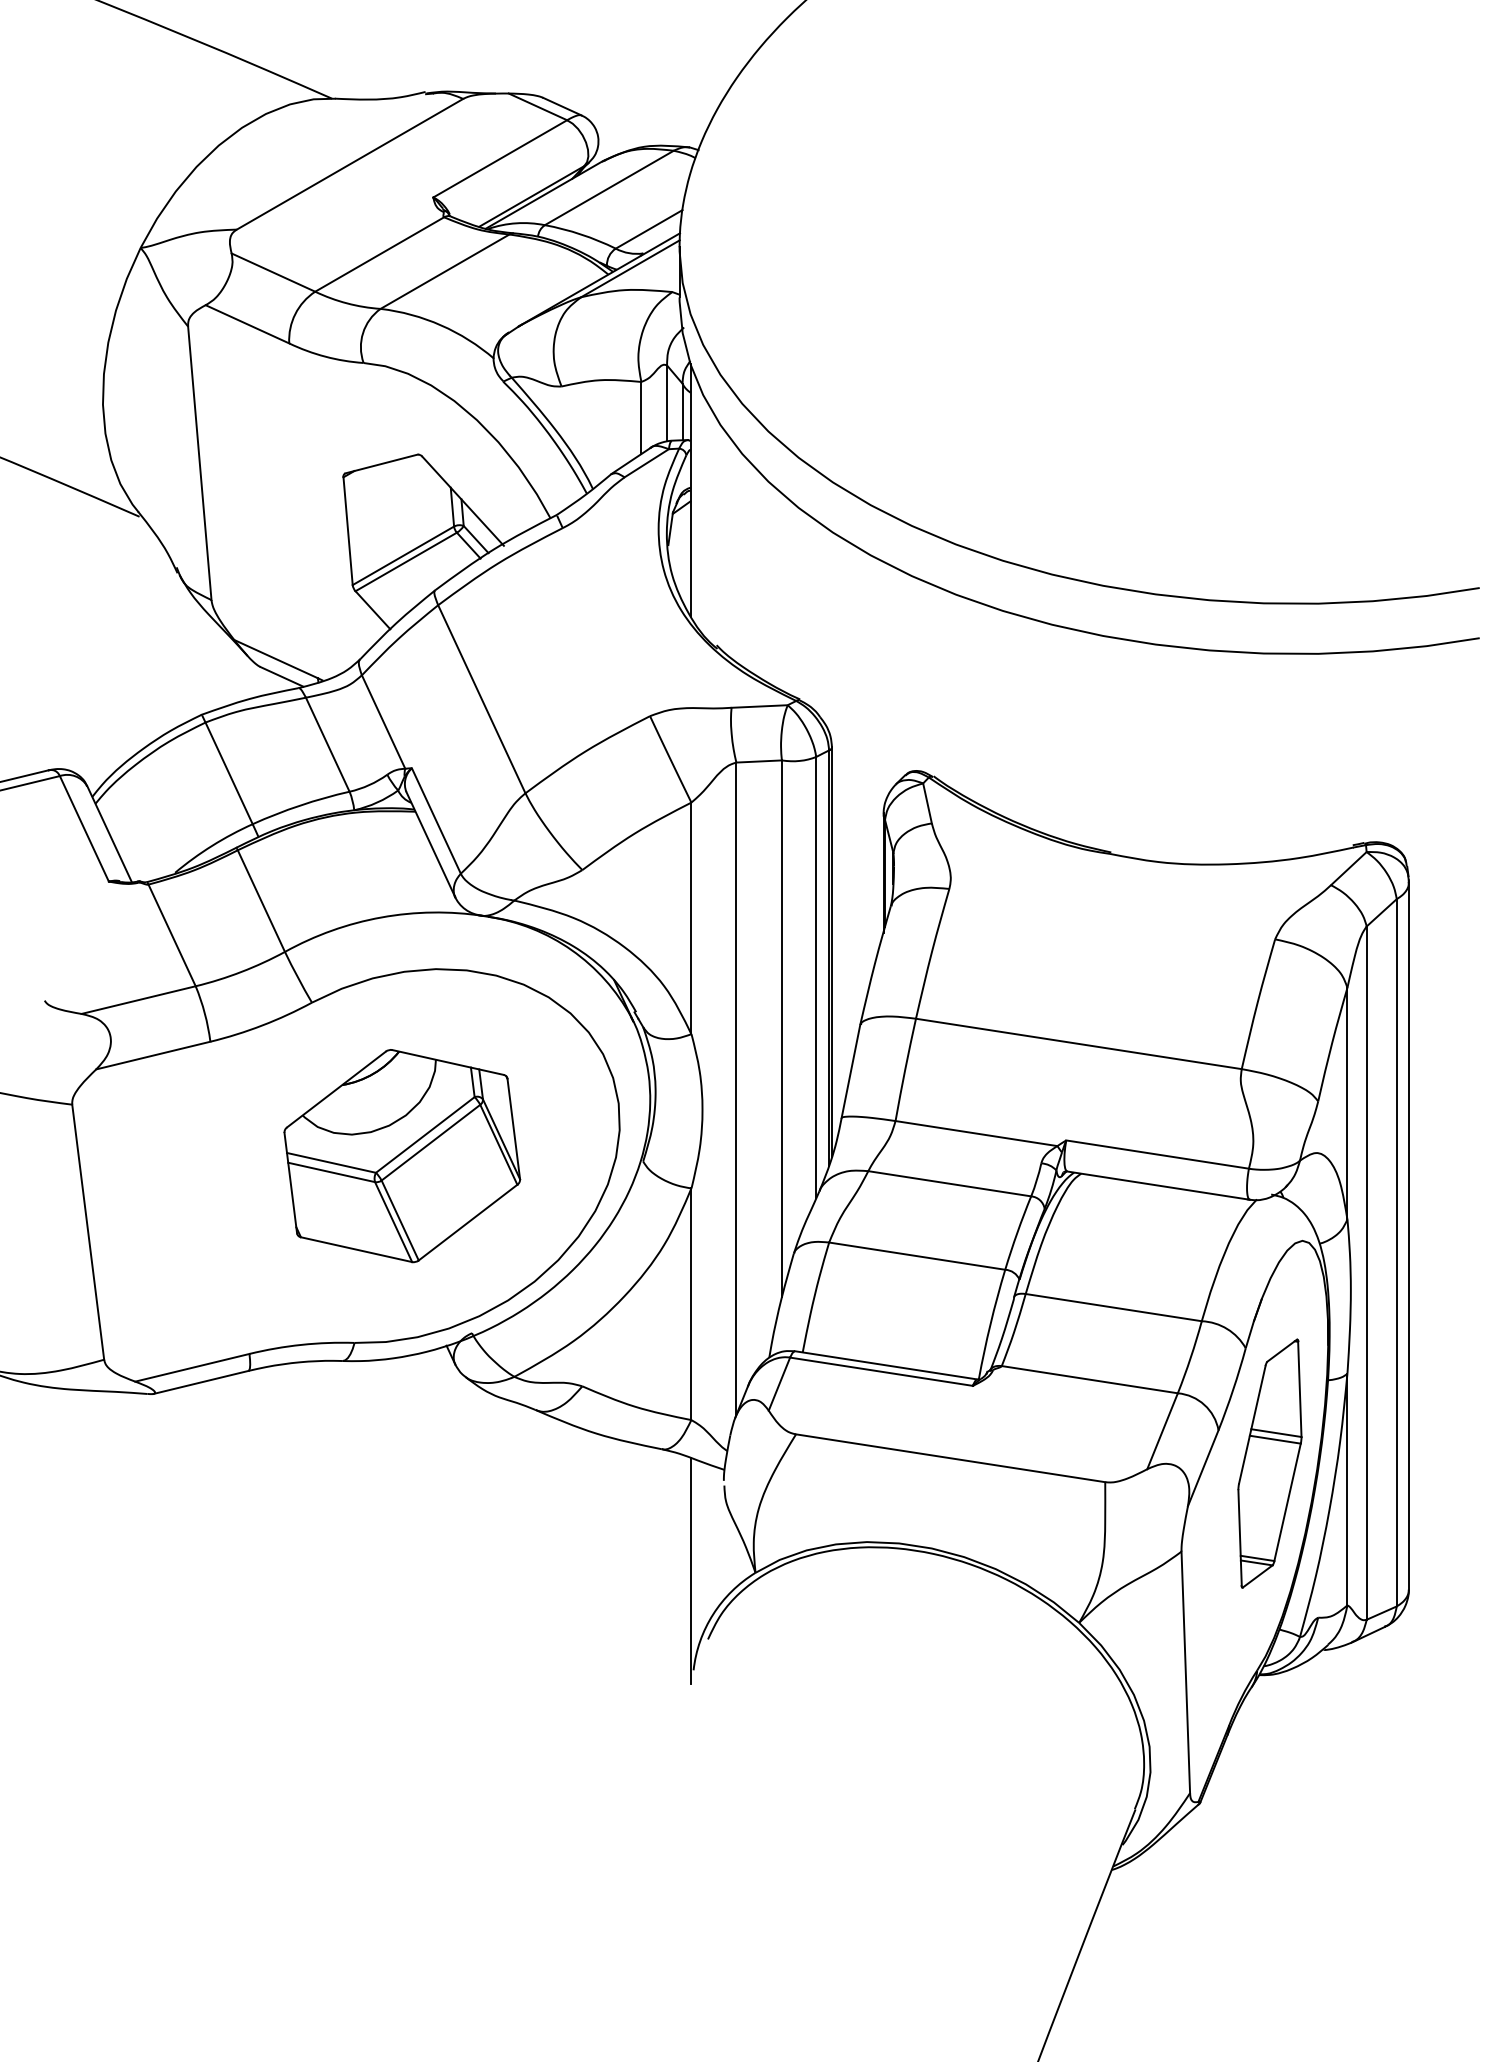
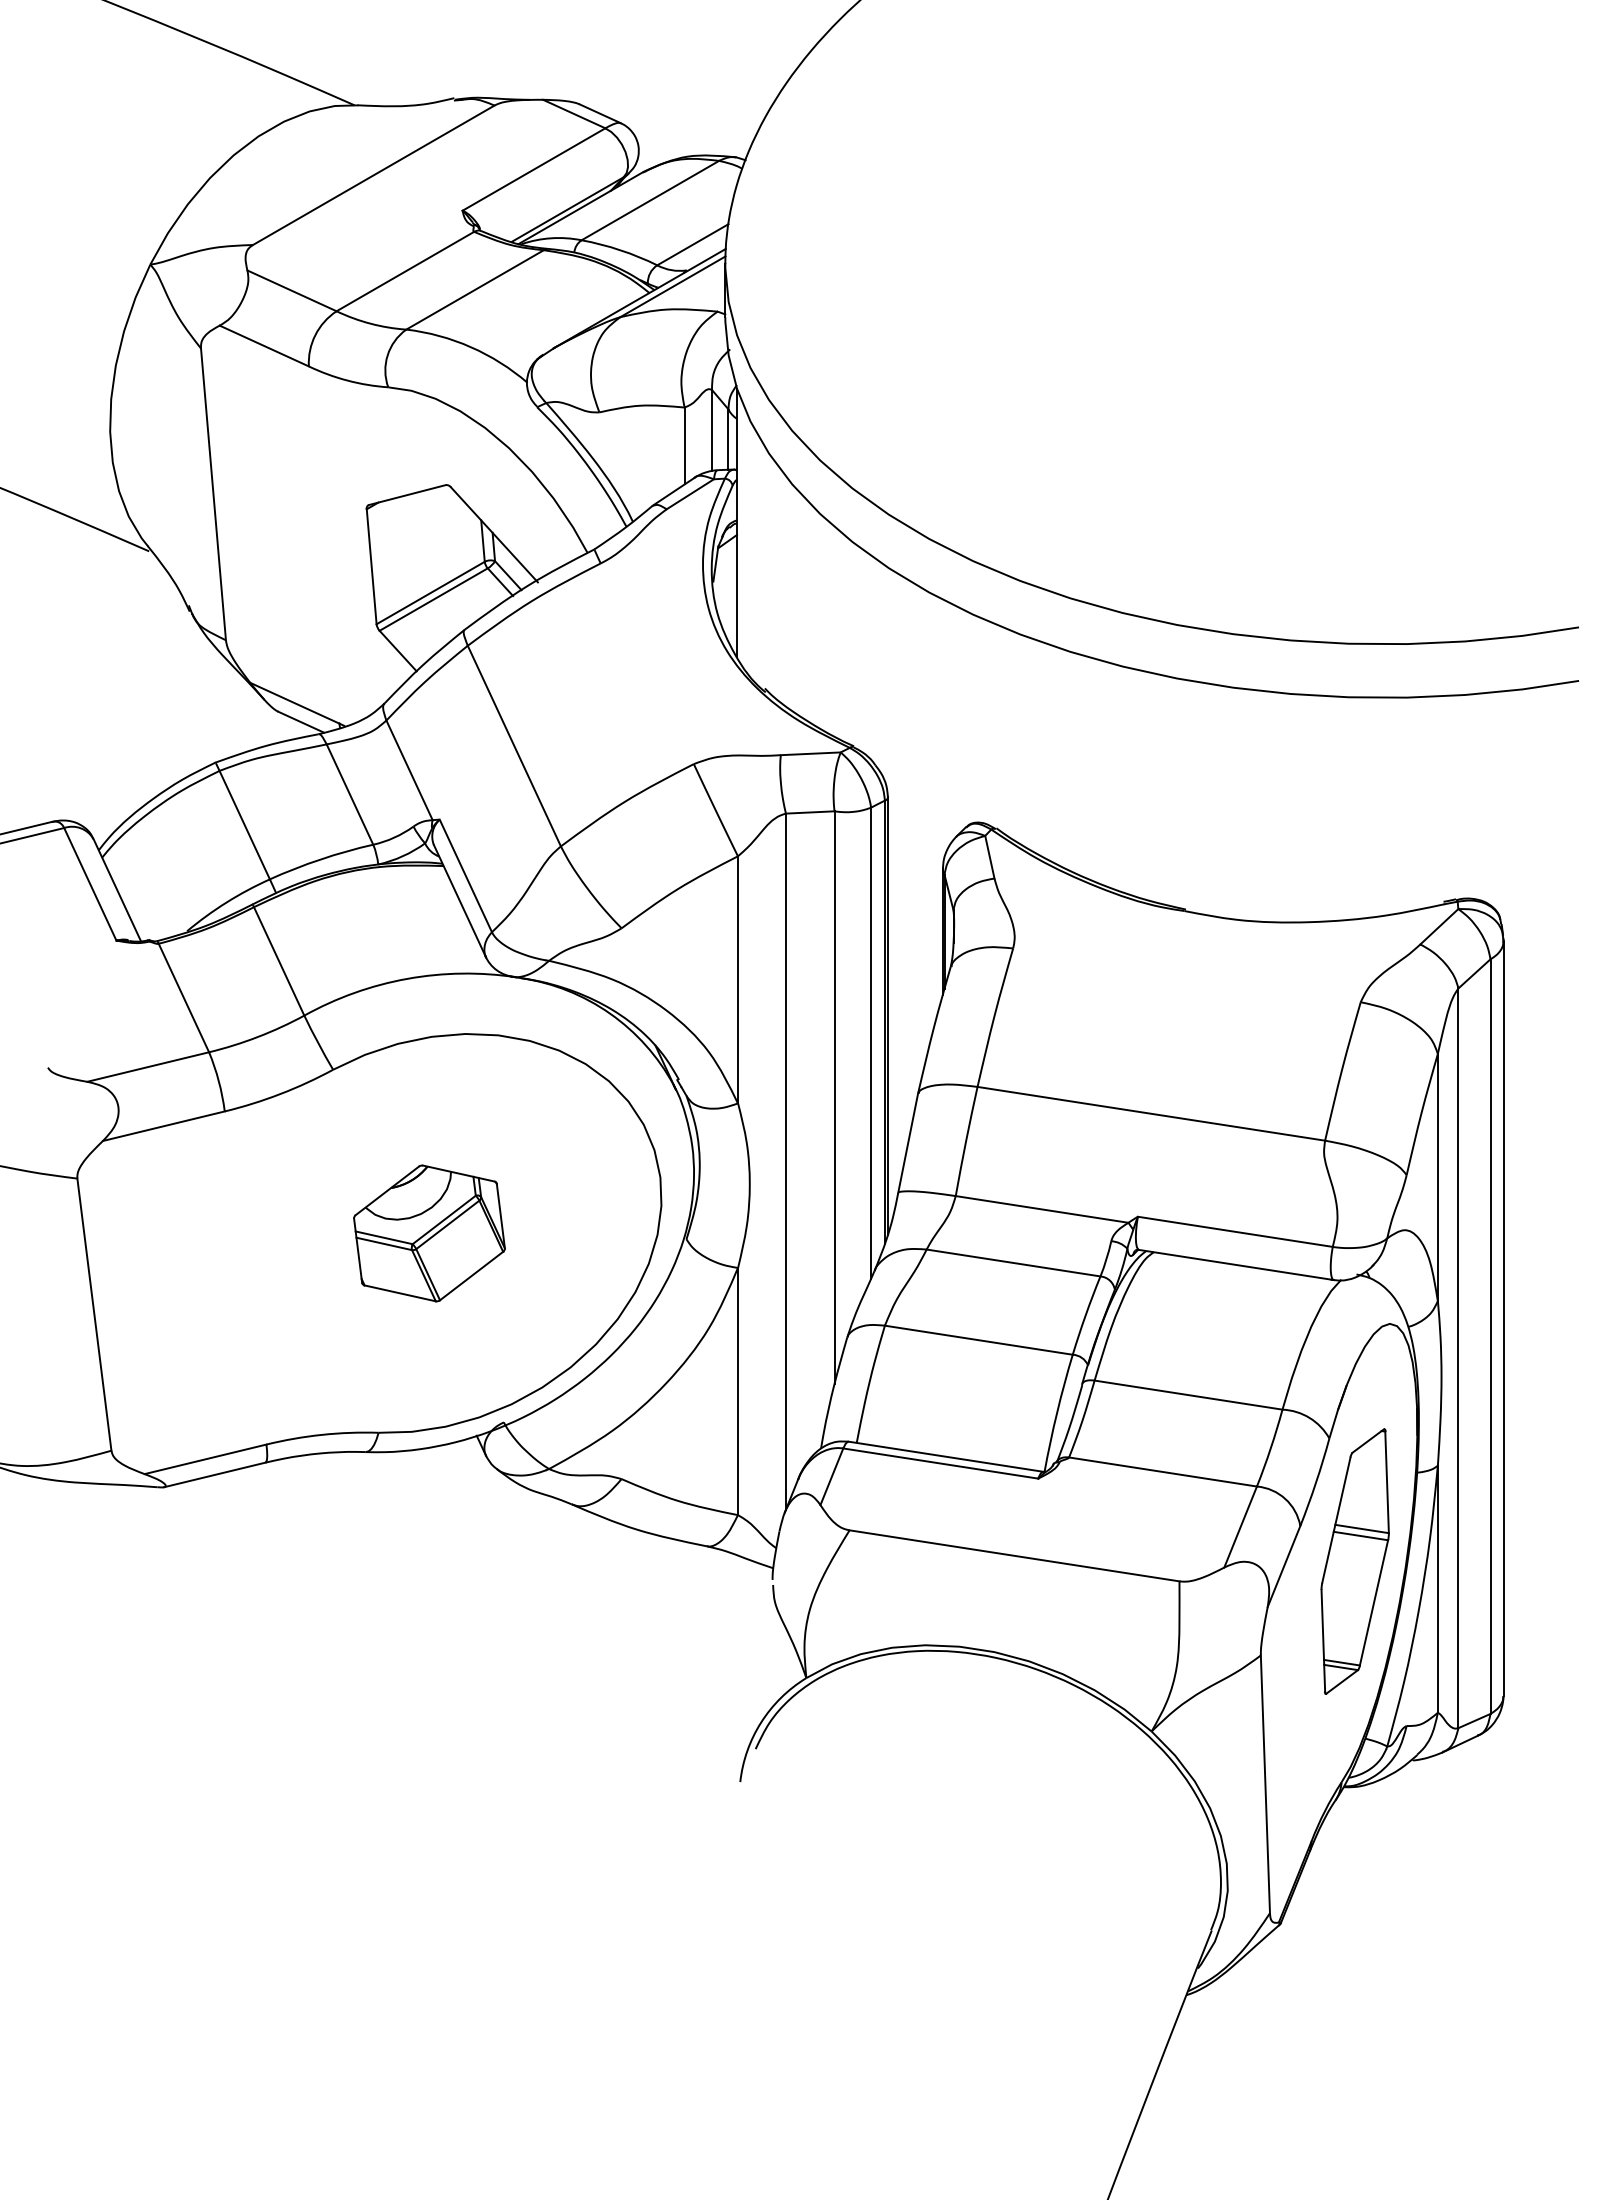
part: (402, 1156) -> (429, 1233), size x0.6
line: (690, 1571) -> (736, 1676), removed

